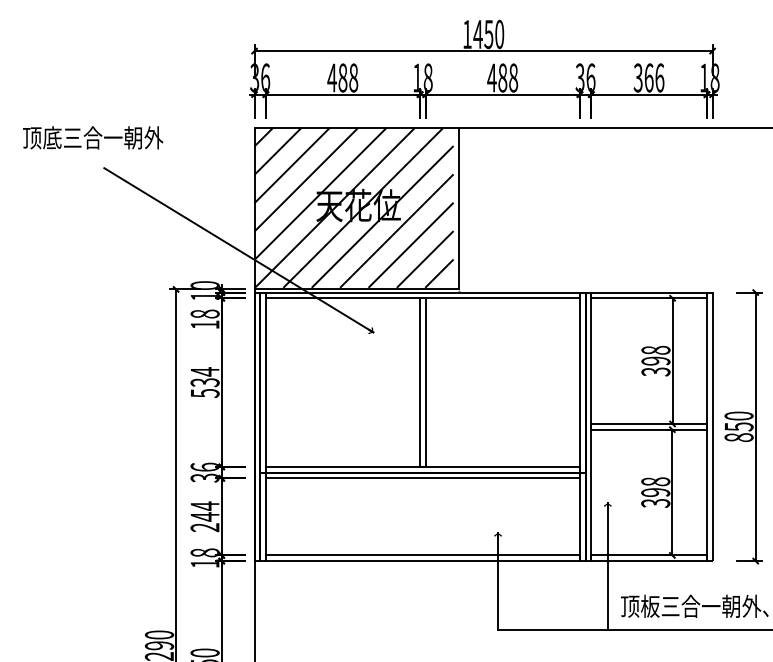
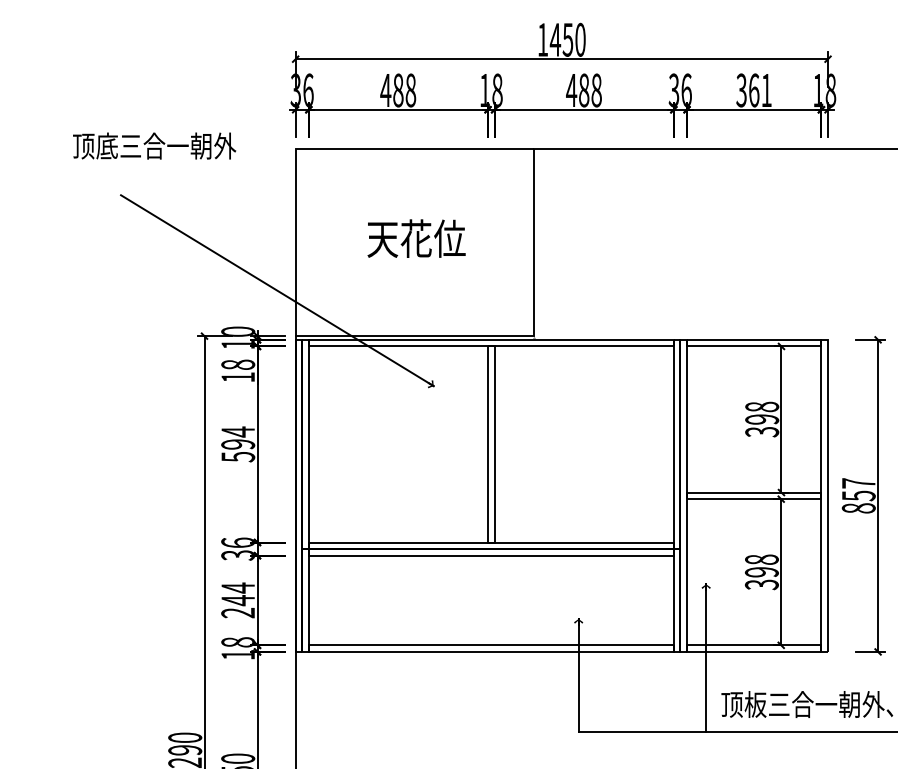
text: (659, 77) -> (766, 89), 366 -> 361
text: (93, 137) -> (154, 145), moved
hatch: (353, 207) -> (410, 240), removed
text: (205, 382) -> (238, 444), 534 -> 594
text: (738, 415) -> (858, 482), 850 -> 857

